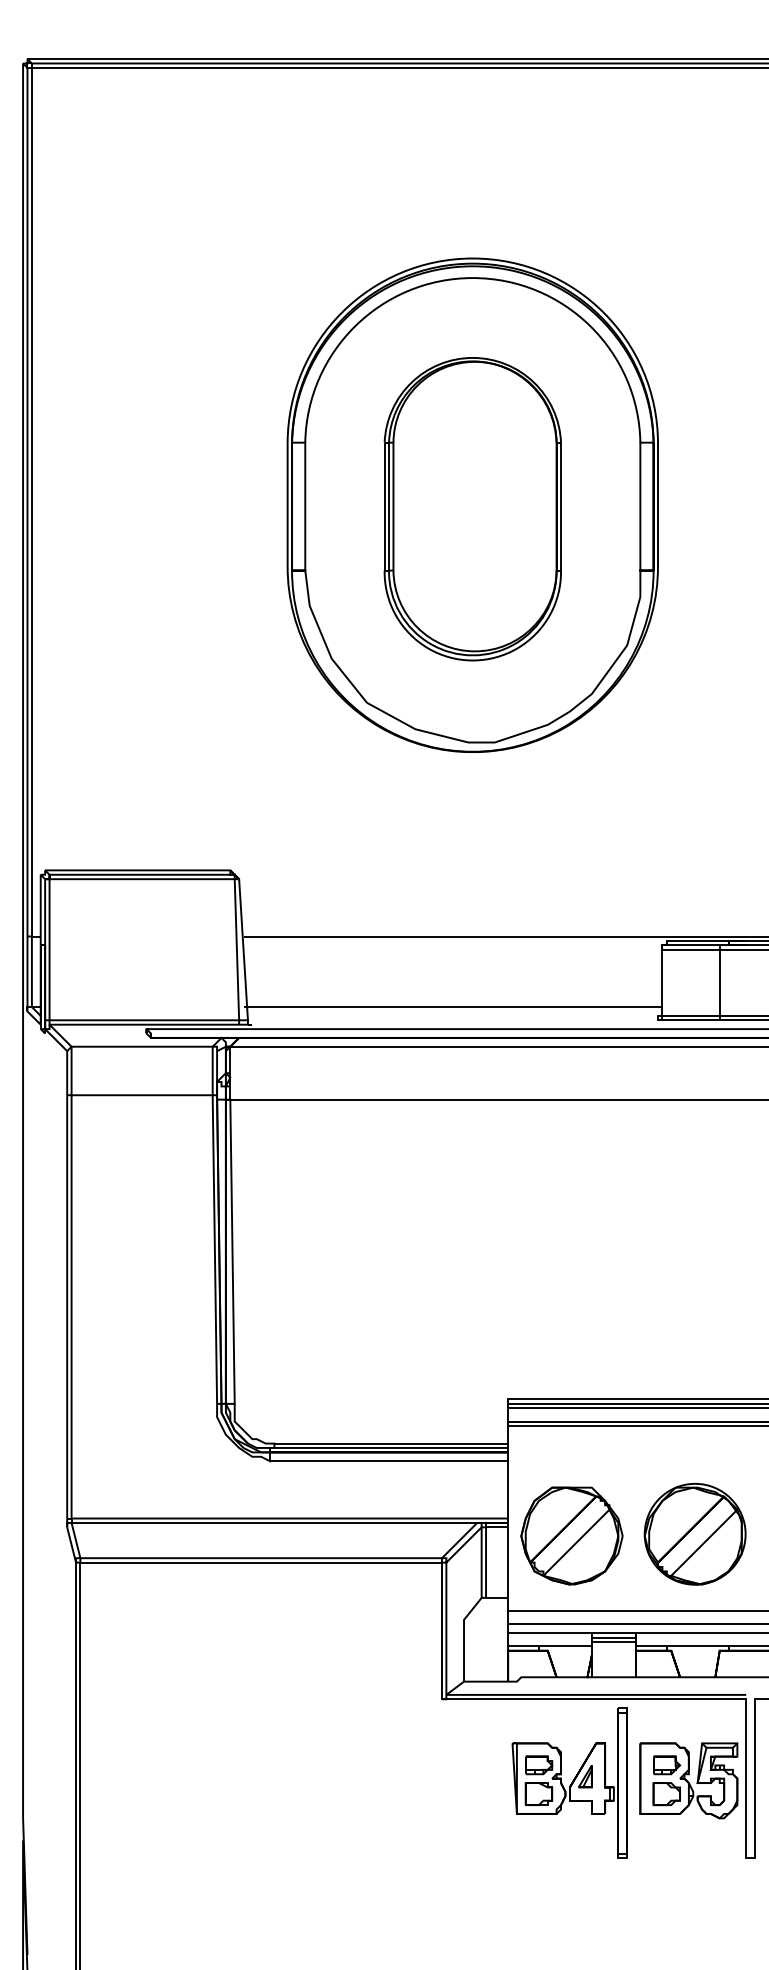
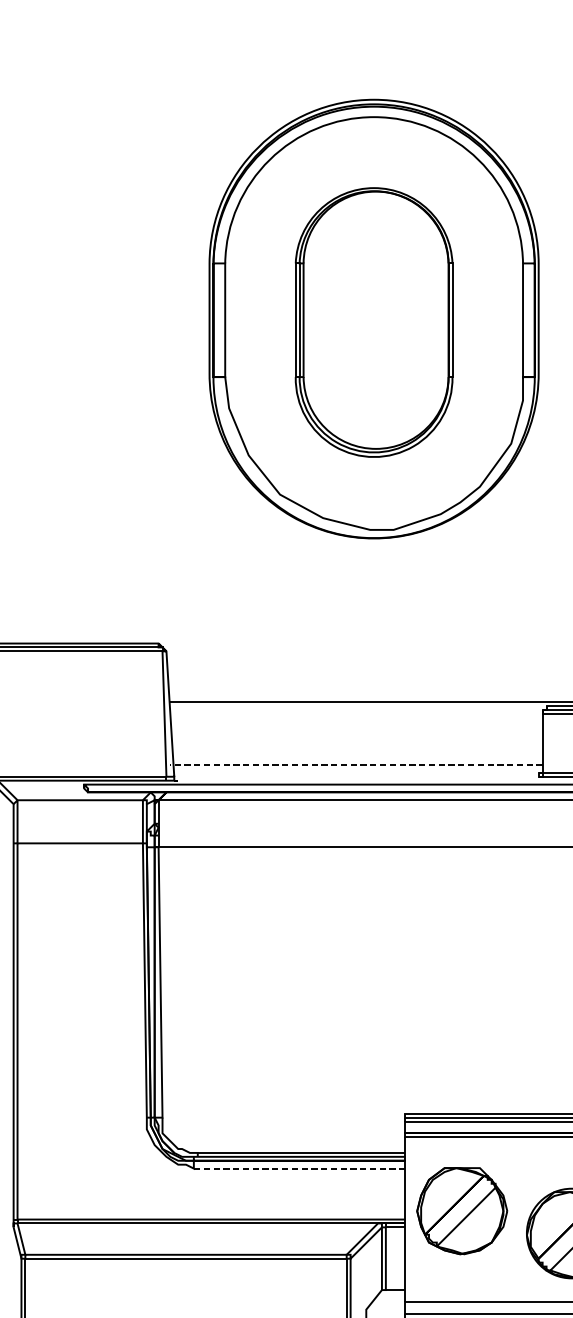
line: (452, 1007) -> (356, 765), solid -> dashed
line: (388, 1461) -> (299, 1168), solid -> dashed
part: (571, 1535) -> (461, 1210), moved

